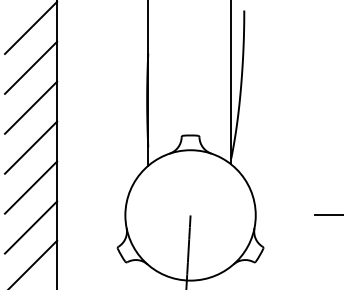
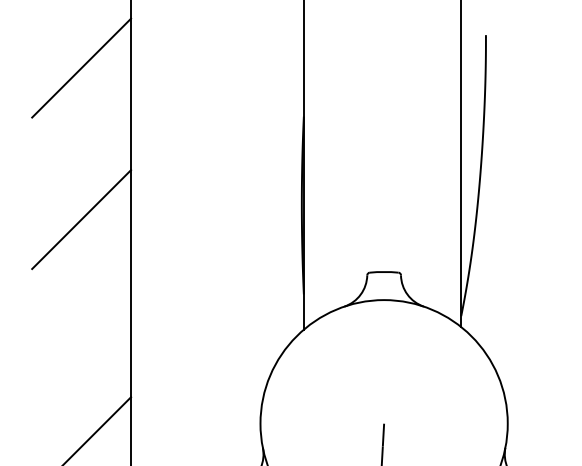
line: (30, 67) -> (80, 143), removed
line: (30, 147) -> (80, 294), removed
line: (30, 187) -> (80, 370), removed

